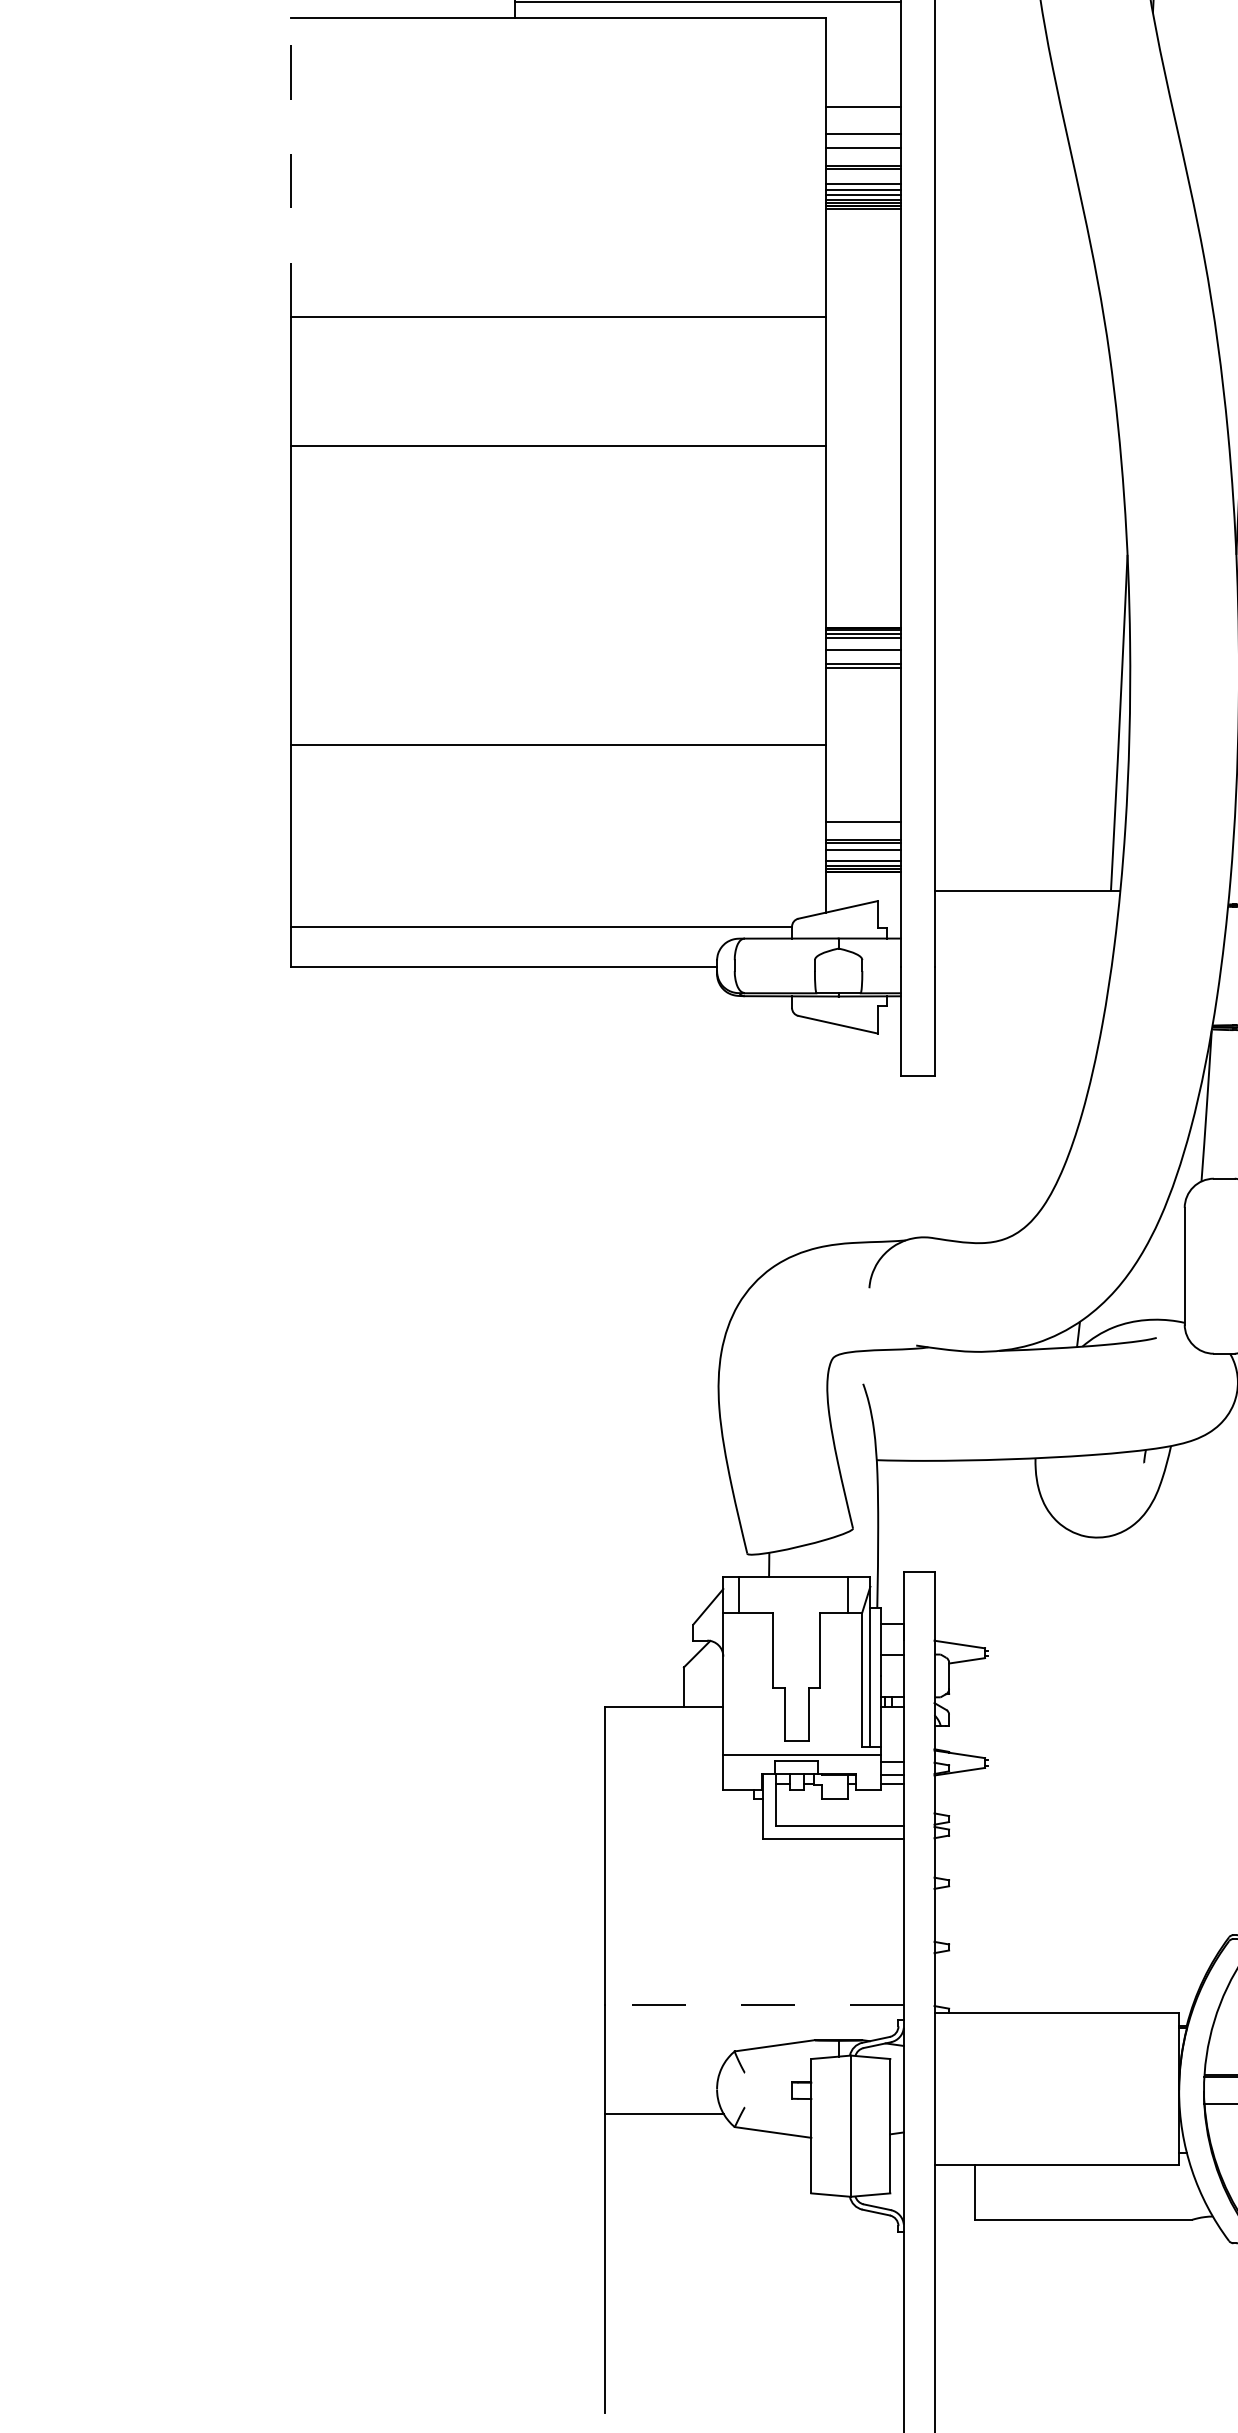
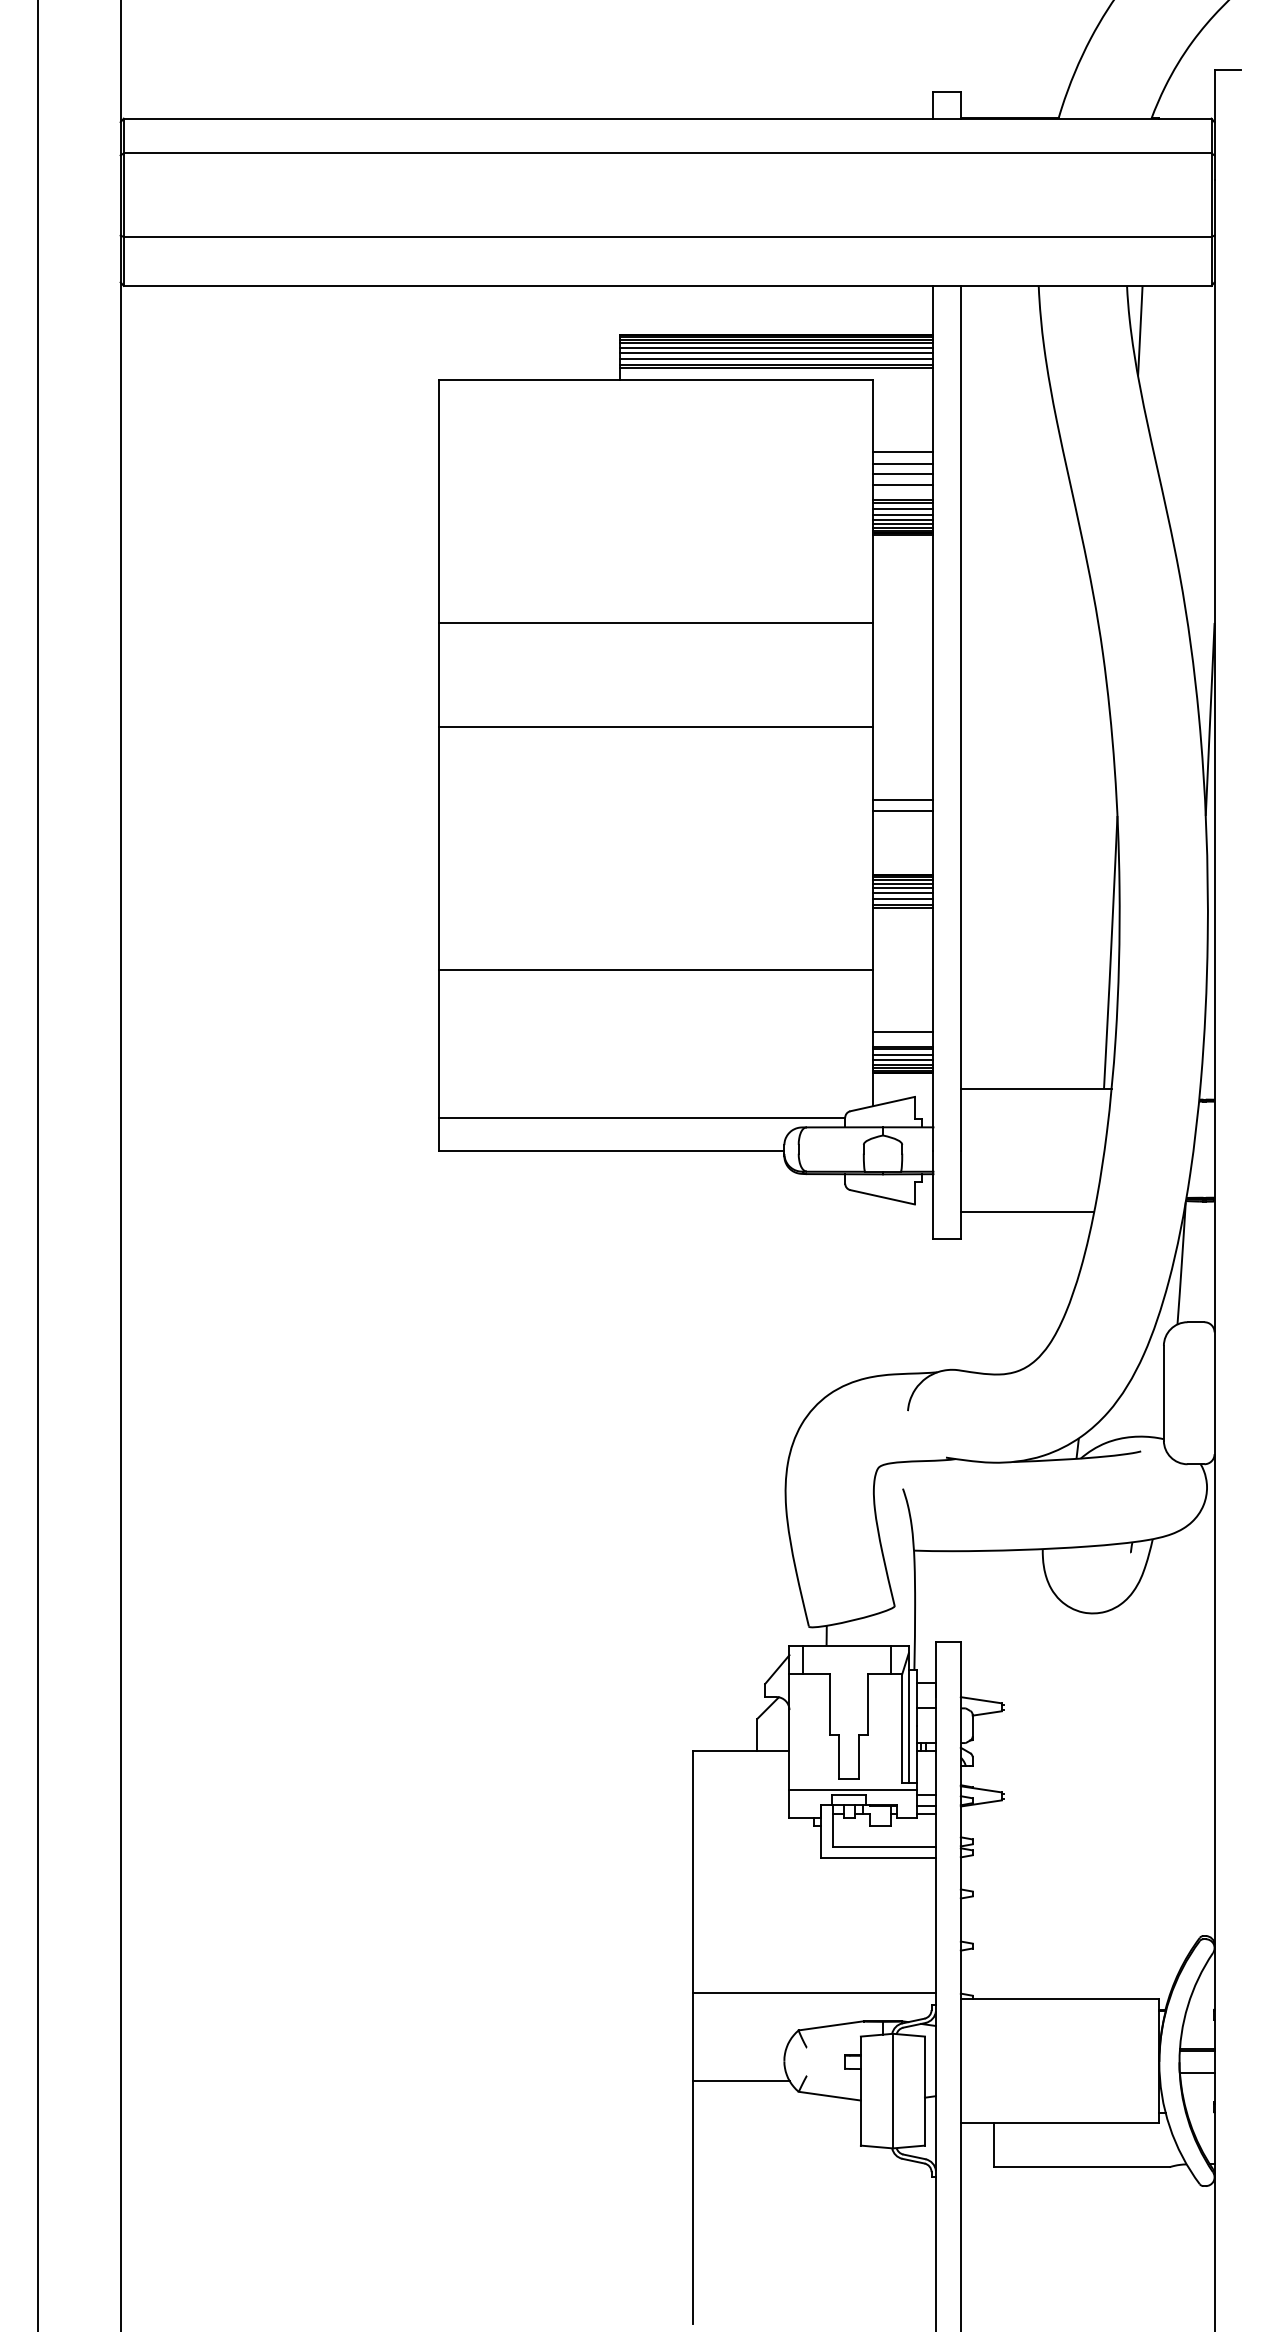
line: (862, 120) -> (902, 463), added
line: (290, 167) -> (438, 501), dashed -> solid
line: (862, 177) -> (902, 509), added
line: (862, 534) -> (902, 799), added
line: (862, 549) -> (902, 811), added
line: (862, 644) -> (902, 888), added
line: (862, 656) -> (902, 898), added
line: (862, 856) -> (902, 1060), added
line: (1016, 1043) -> (1027, 1212), added
line: (754, 2005) -> (814, 1993), dashed -> solid

